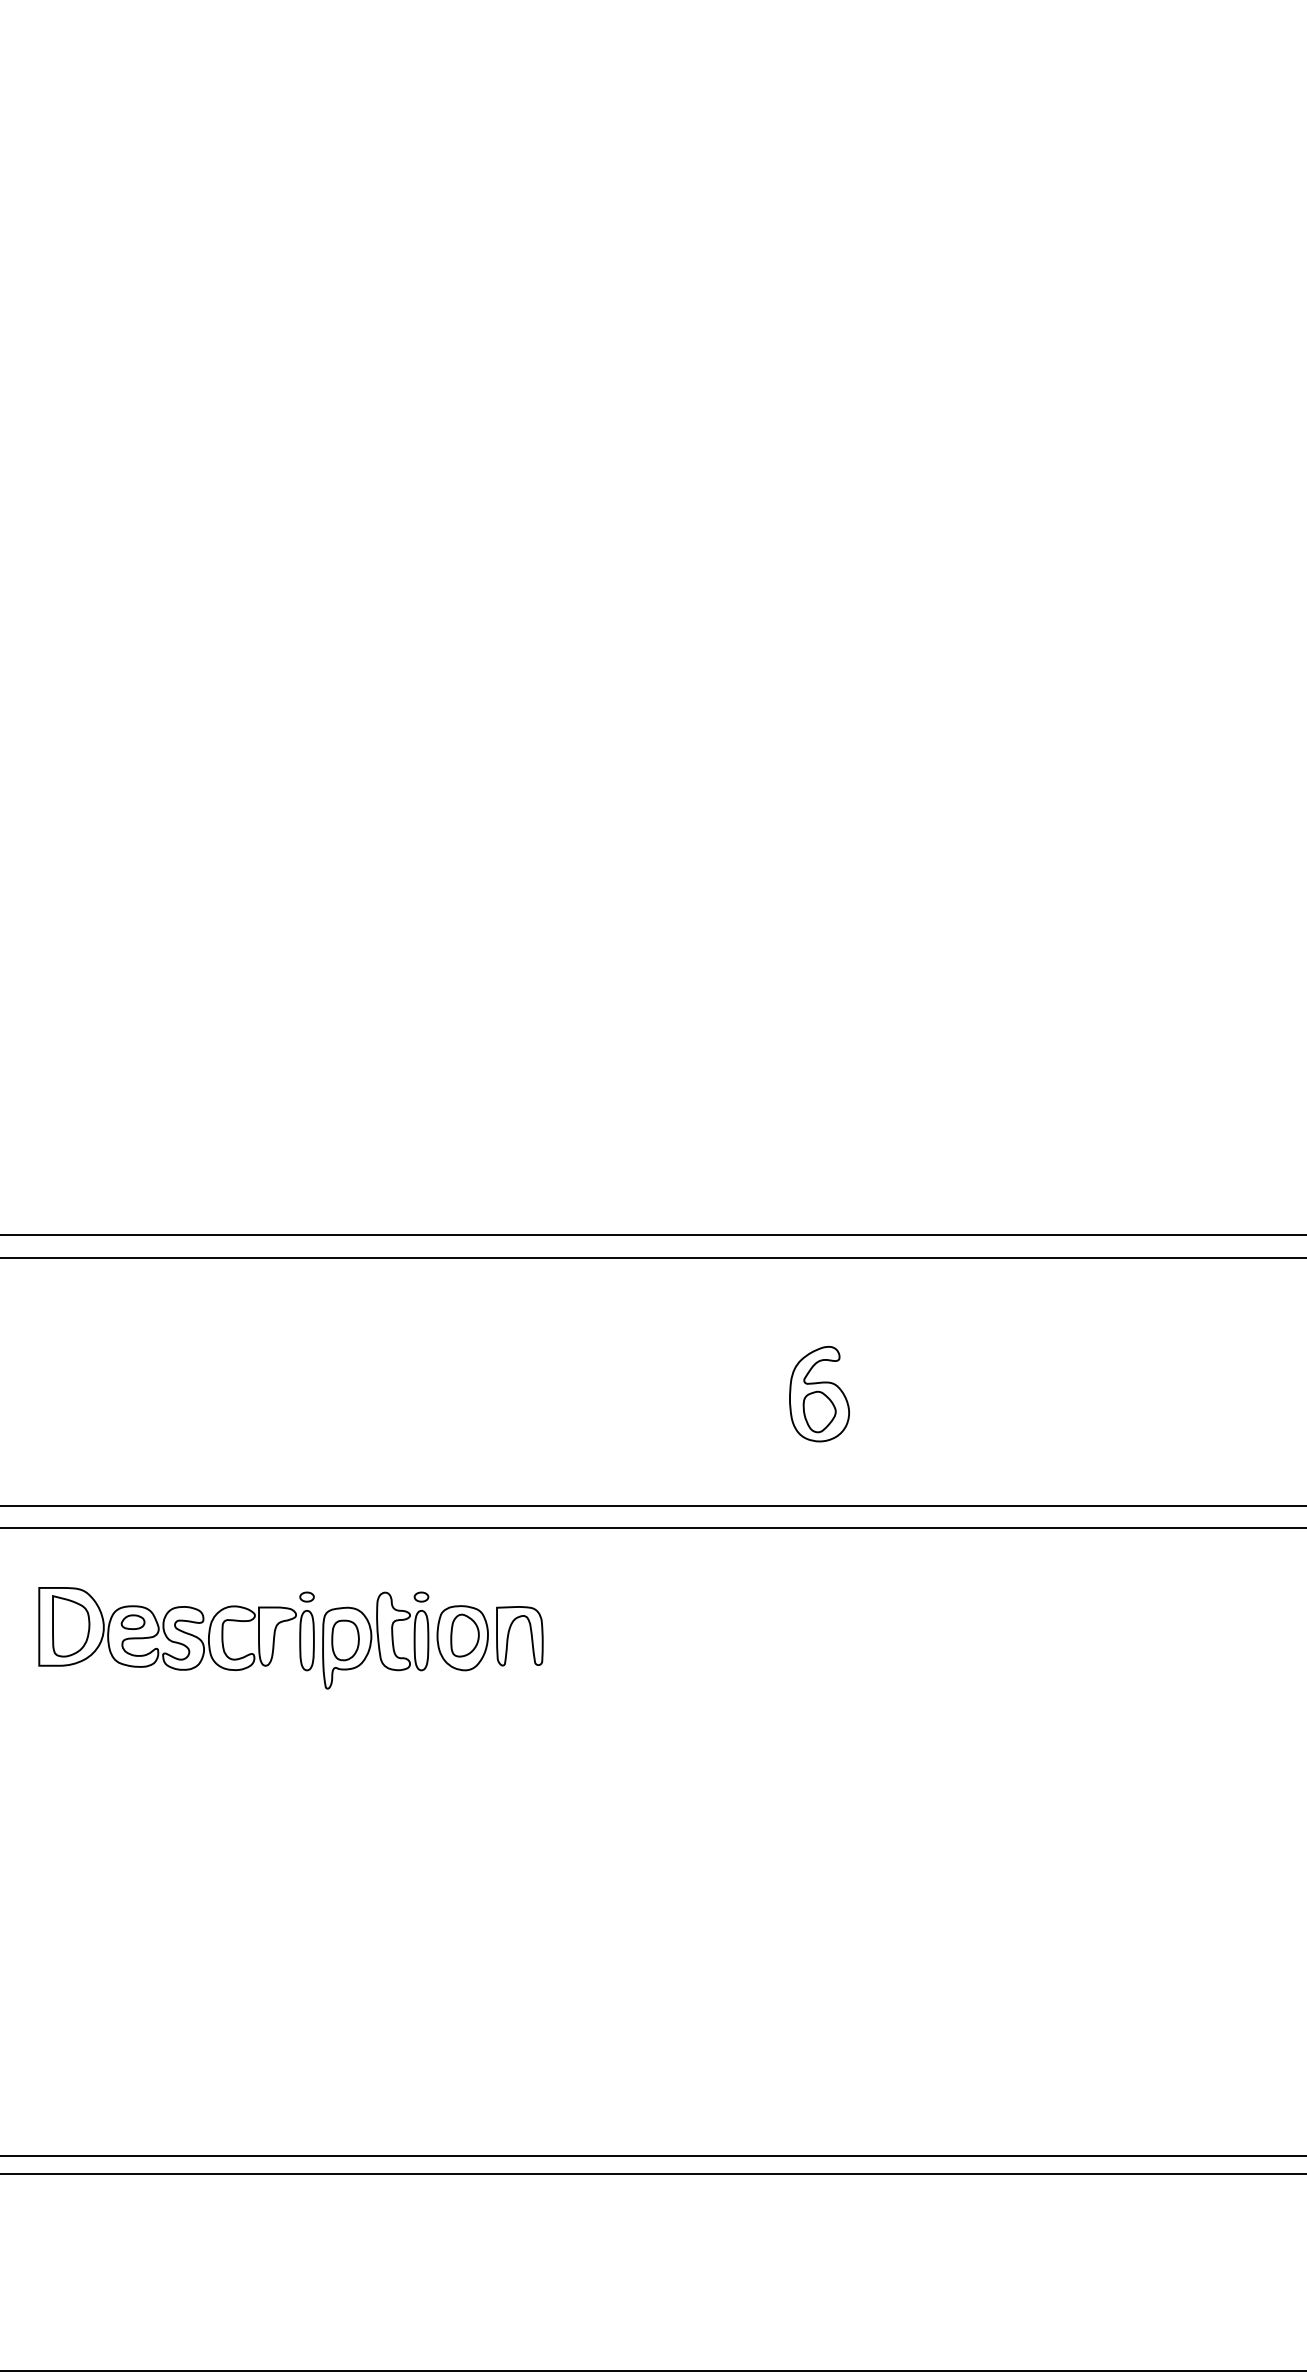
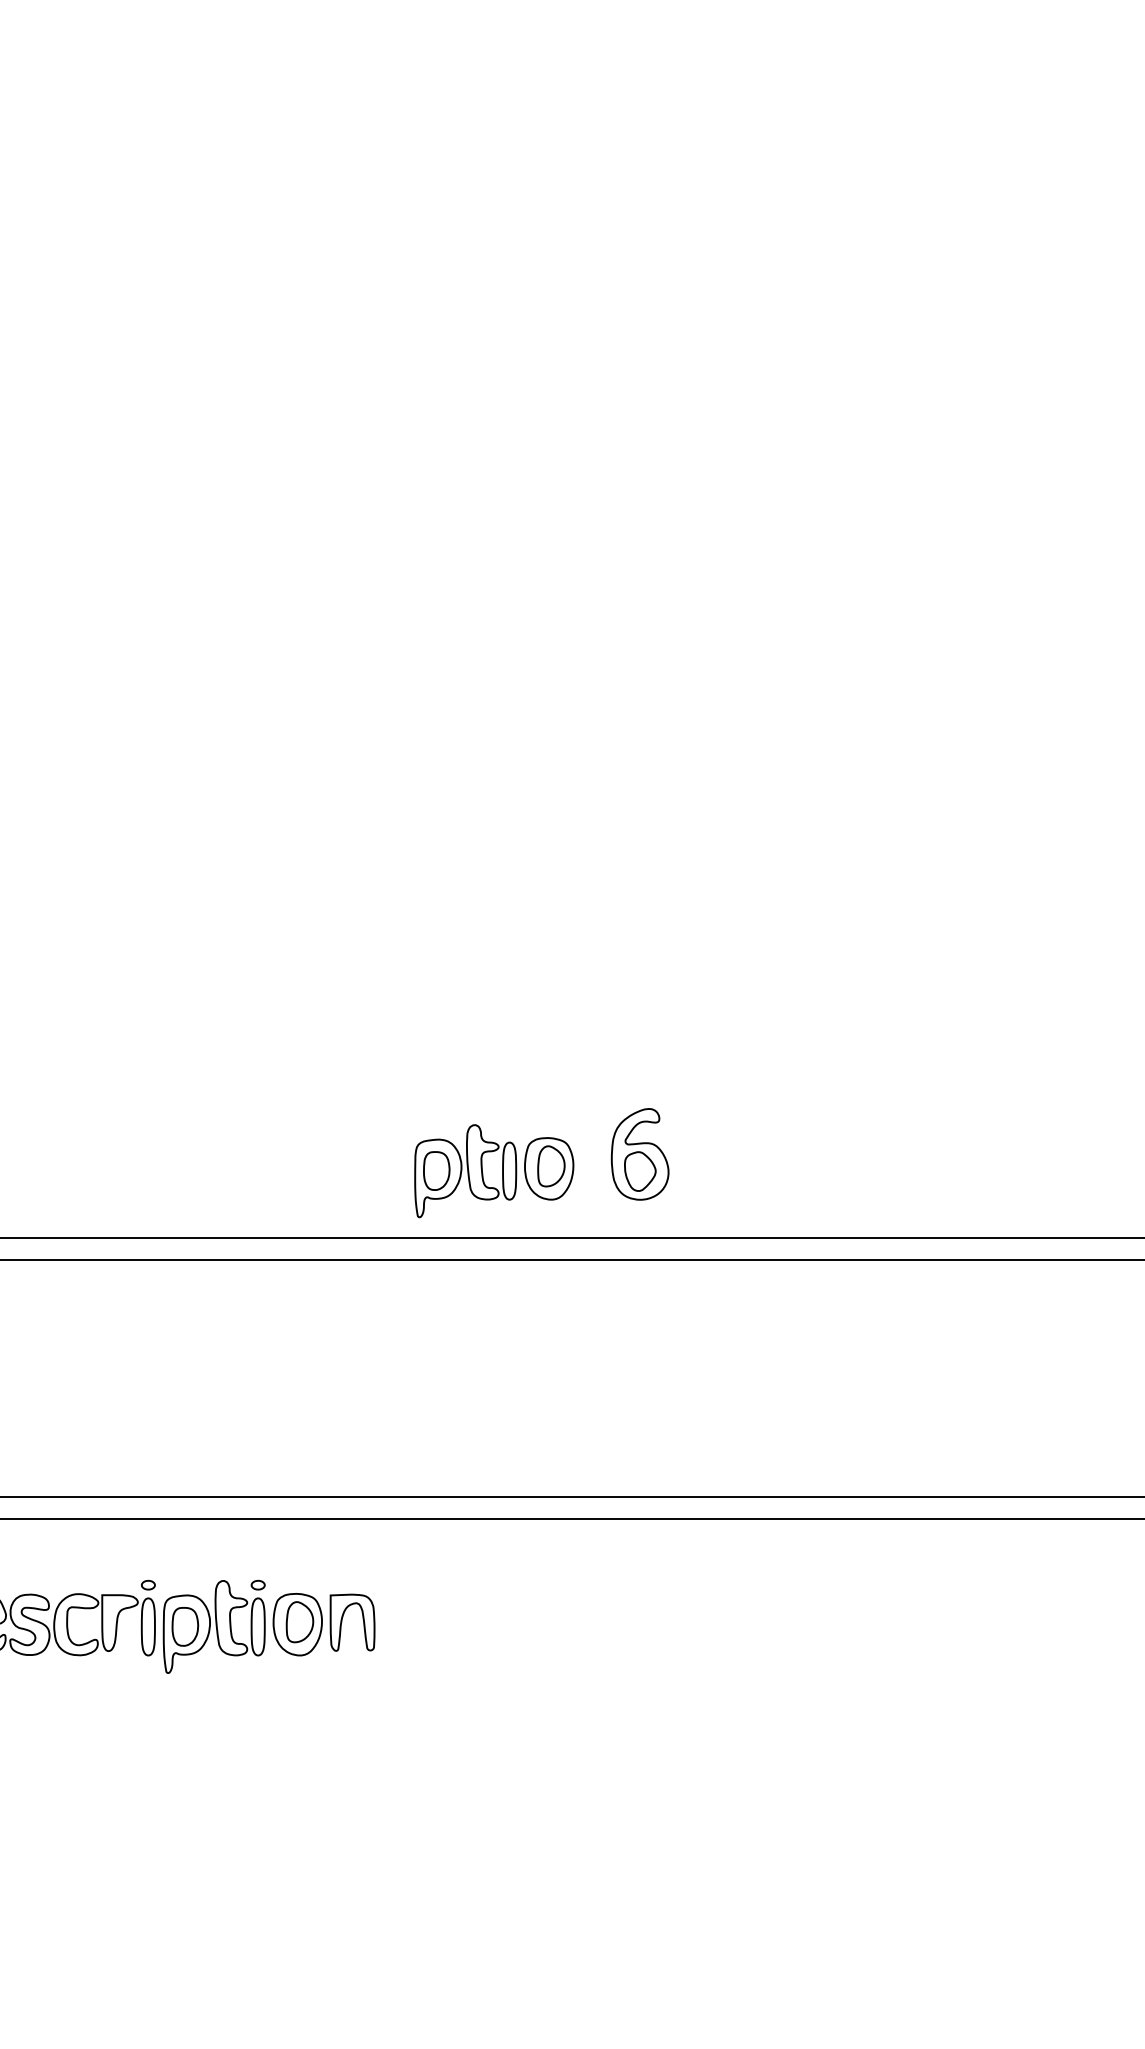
part: (675, 1165) -> (501, 1171), added
part: (819, 1393) -> (640, 1153), moved

